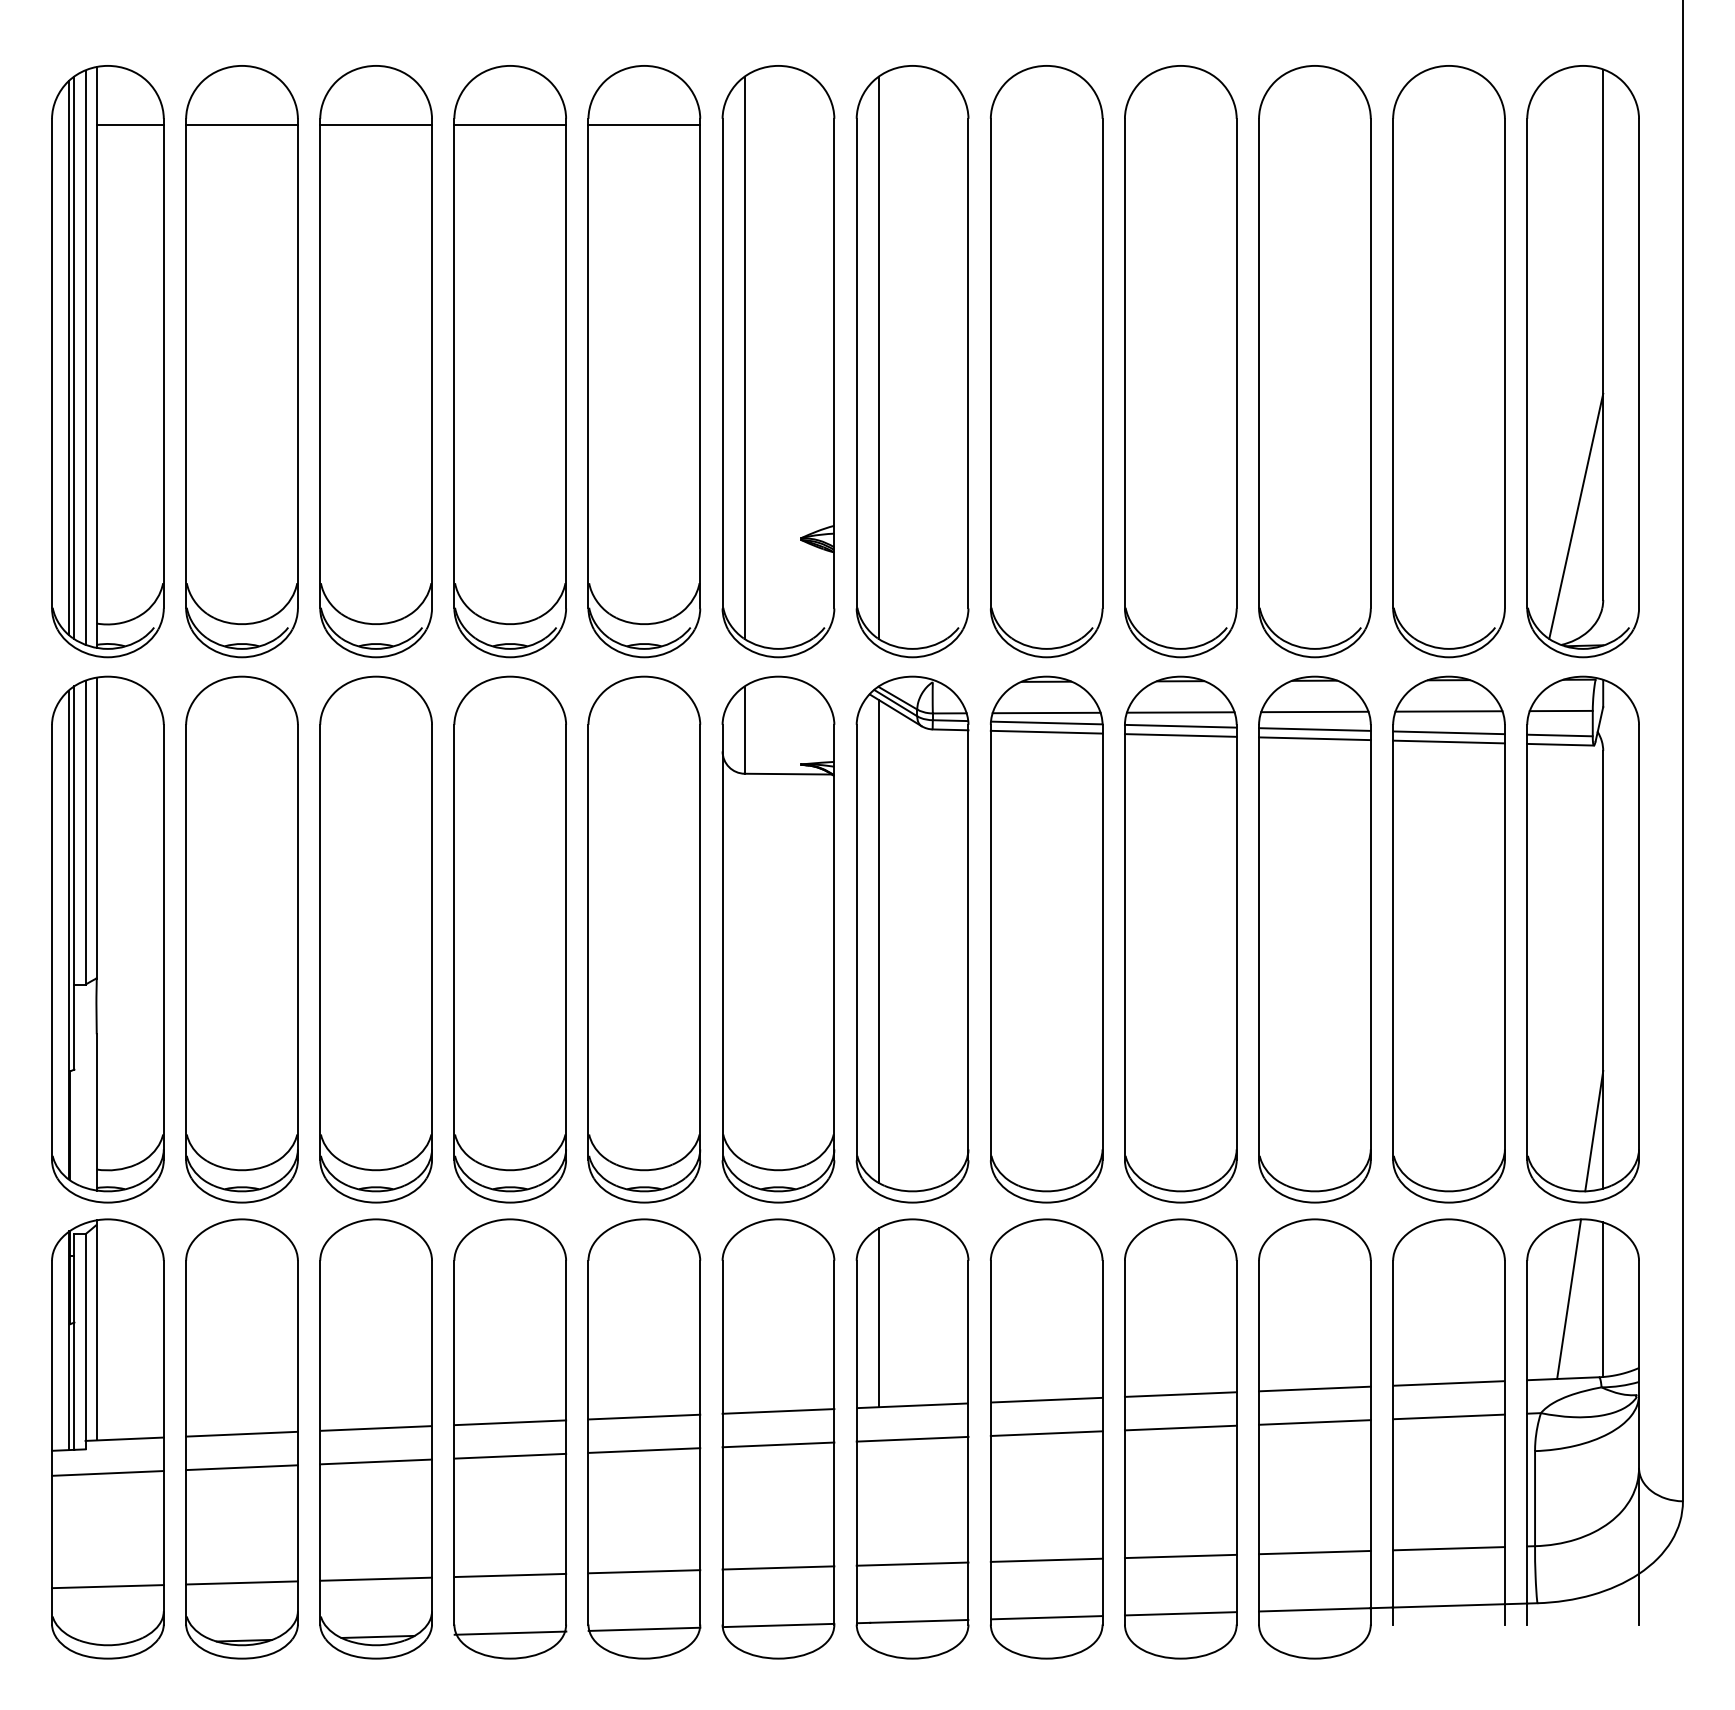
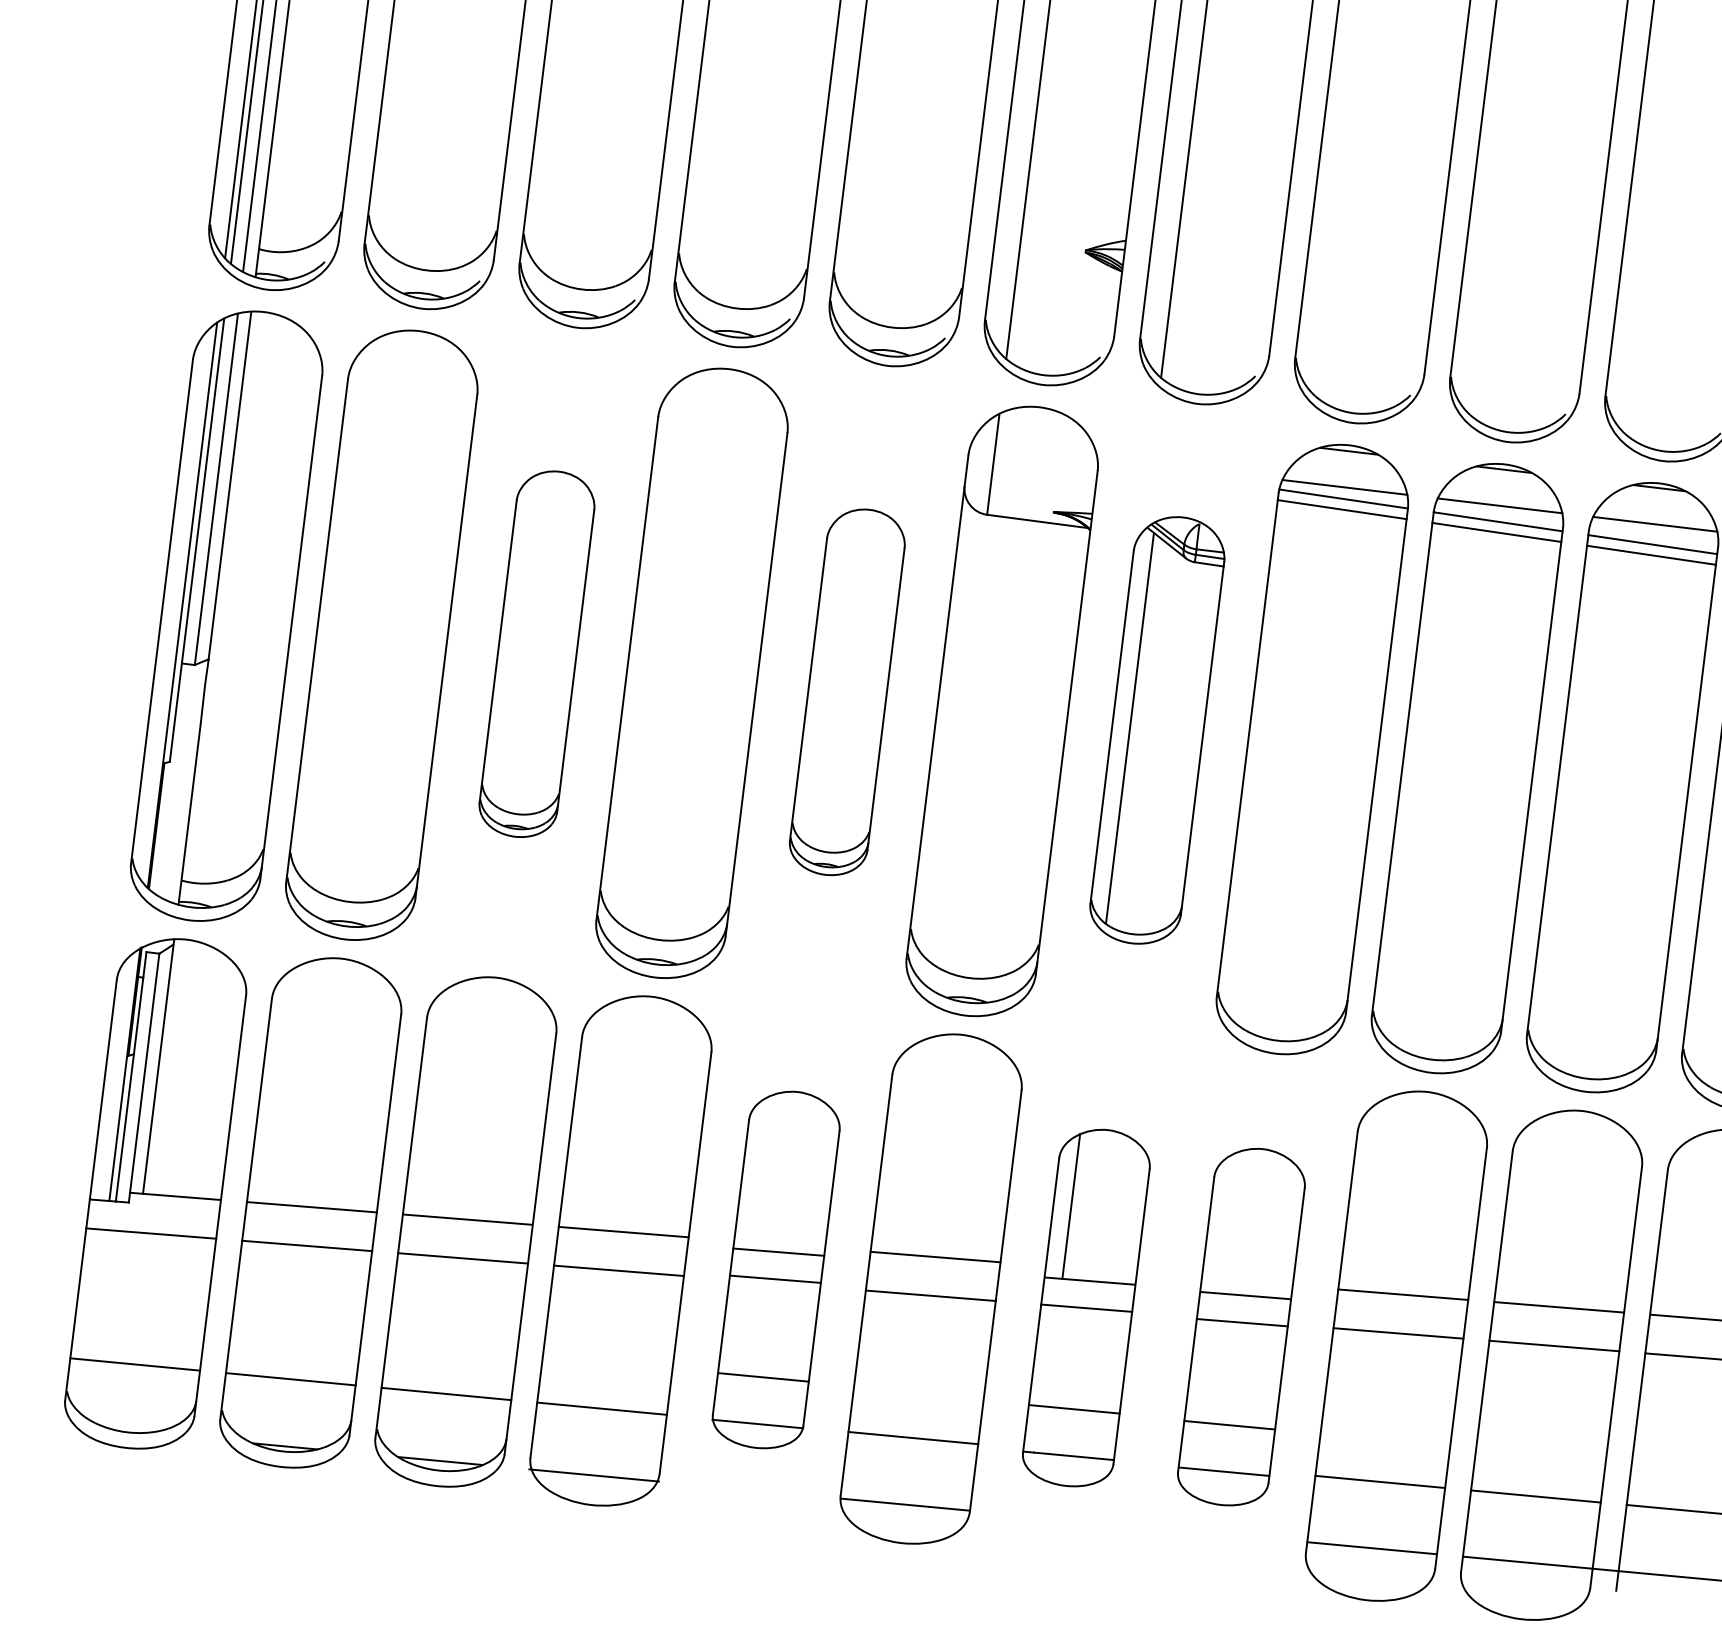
part: (375, 939) -> (536, 654), size x0.6
part: (644, 939) -> (847, 692), size x0.6
part: (912, 939) -> (1157, 730), size x0.7
part: (644, 1438) -> (776, 1269), size x0.7
part: (912, 1438) -> (1086, 1307), size x0.7
part: (1046, 1438) -> (1241, 1326), size x0.7

